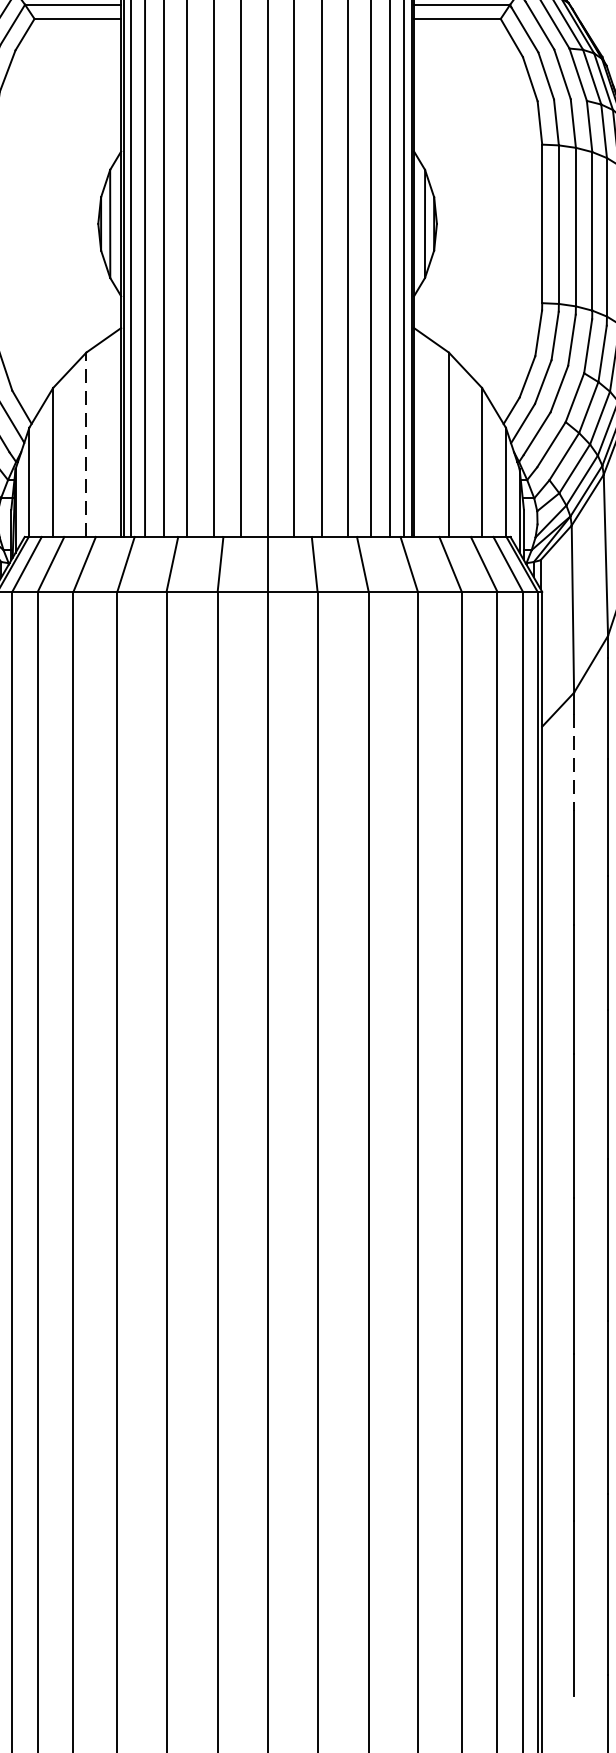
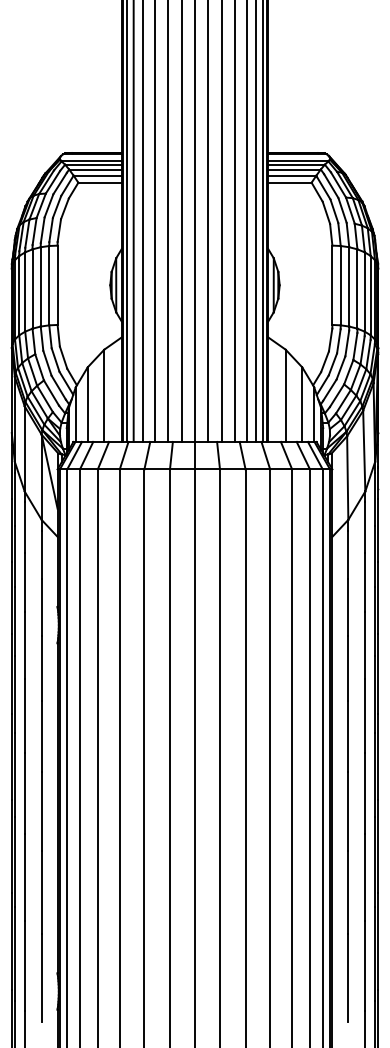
line: (86, 444) -> (104, 395), dashed -> solid
line: (574, 763) -> (348, 555), dashed -> solid

